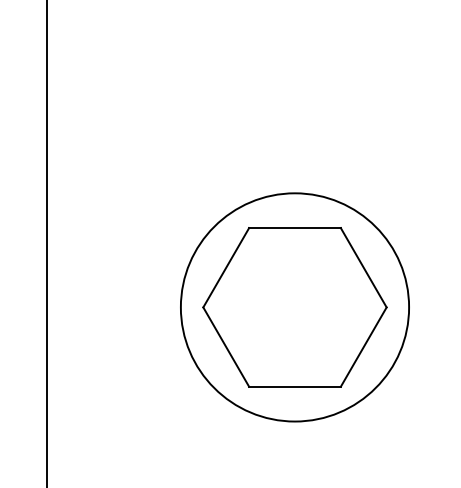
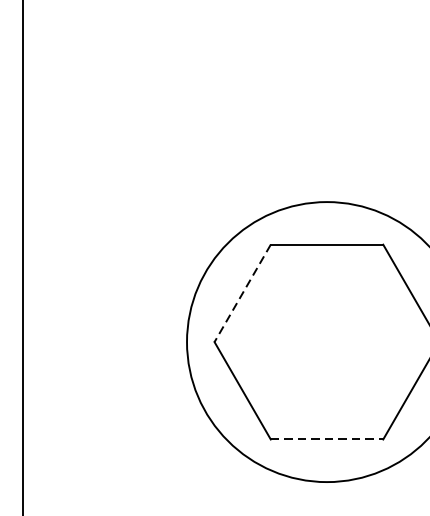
line: (226, 267) -> (242, 293), solid -> dashed
line: (294, 386) -> (326, 439), solid -> dashed

